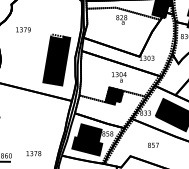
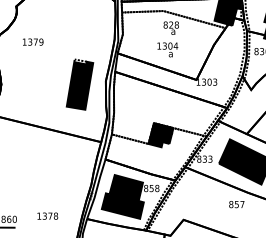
part: (56, 59) -> (79, 84), size x0.7
text: (119, 77) -> (167, 49), moved
text: (153, 145) -> (236, 204), moved

